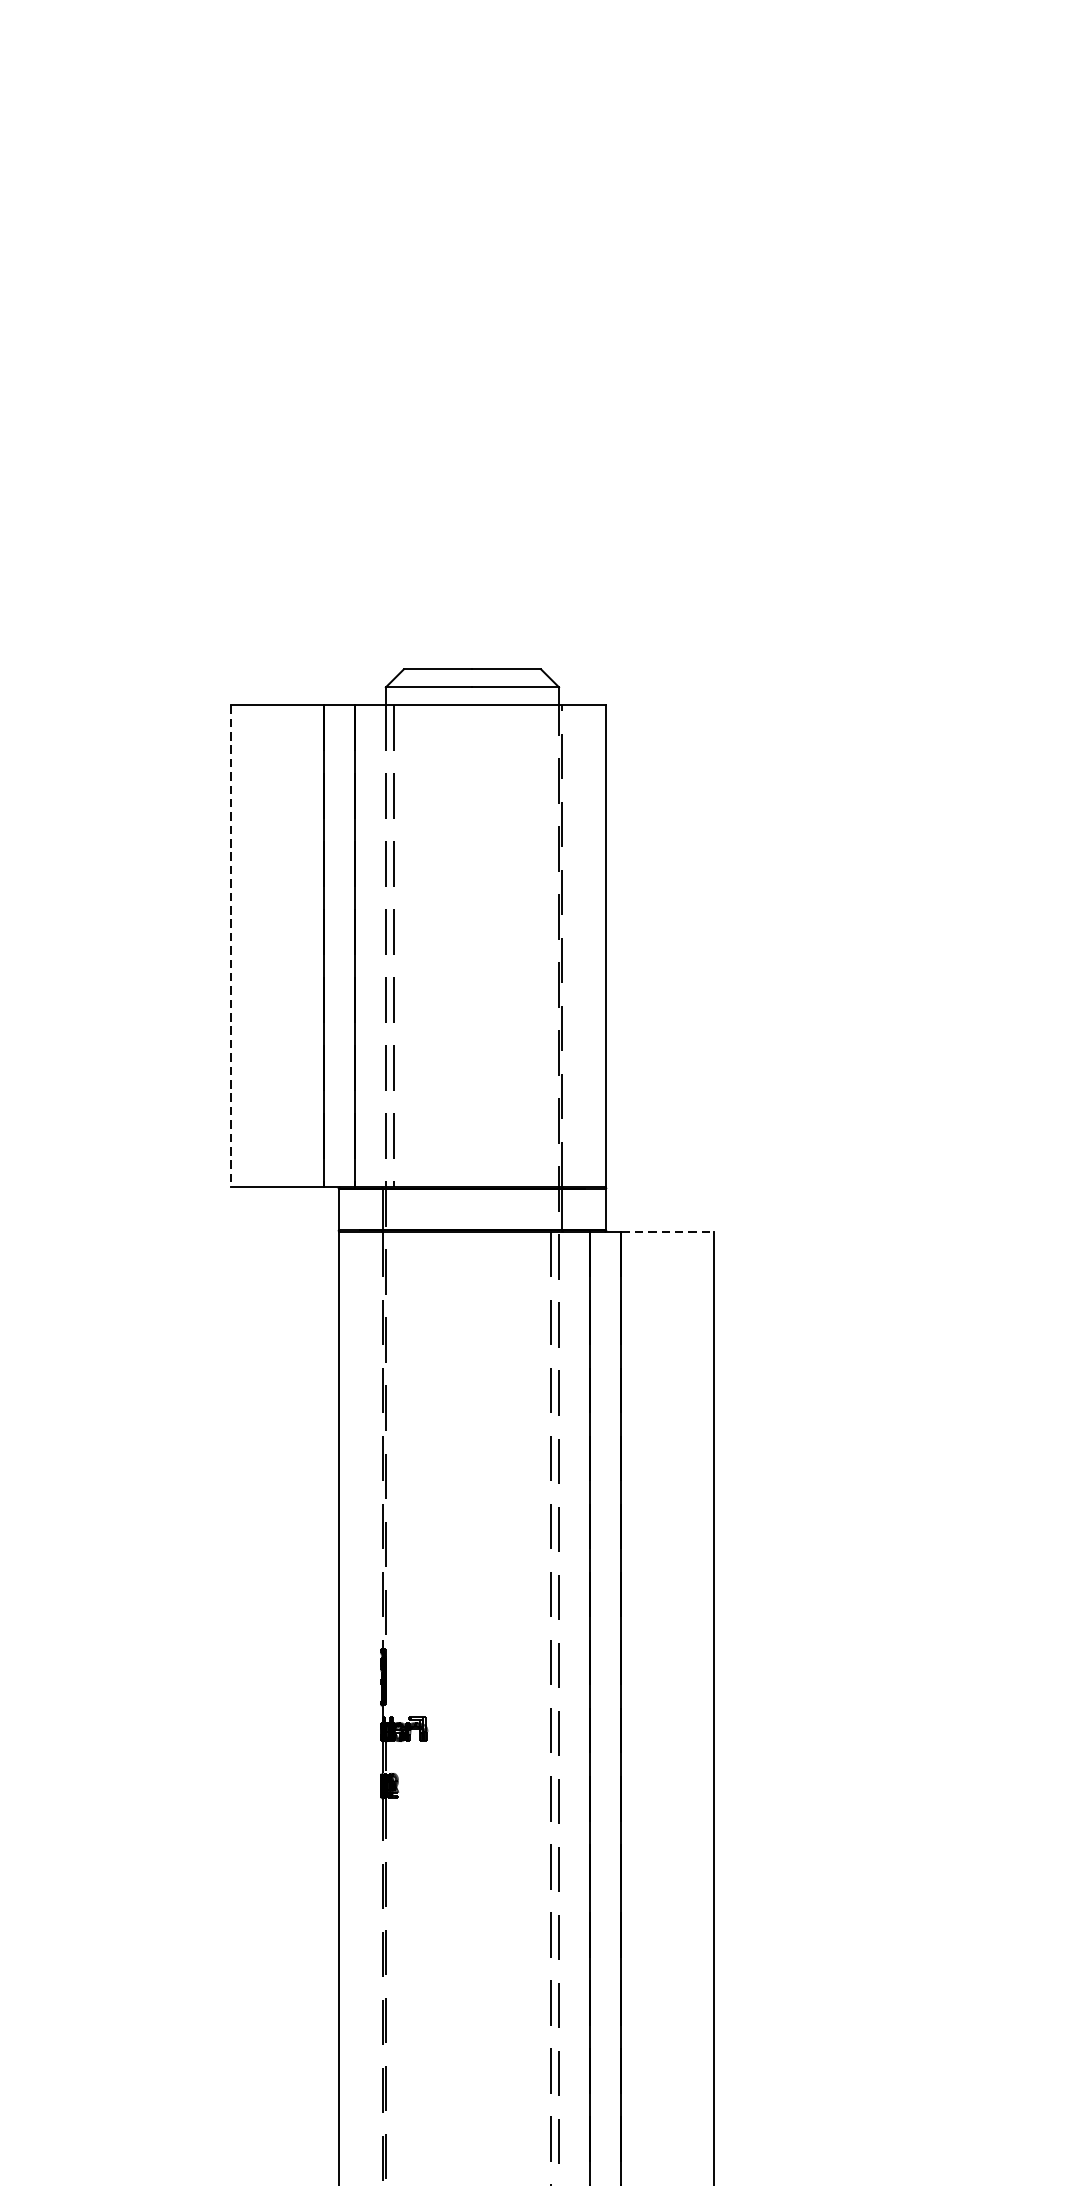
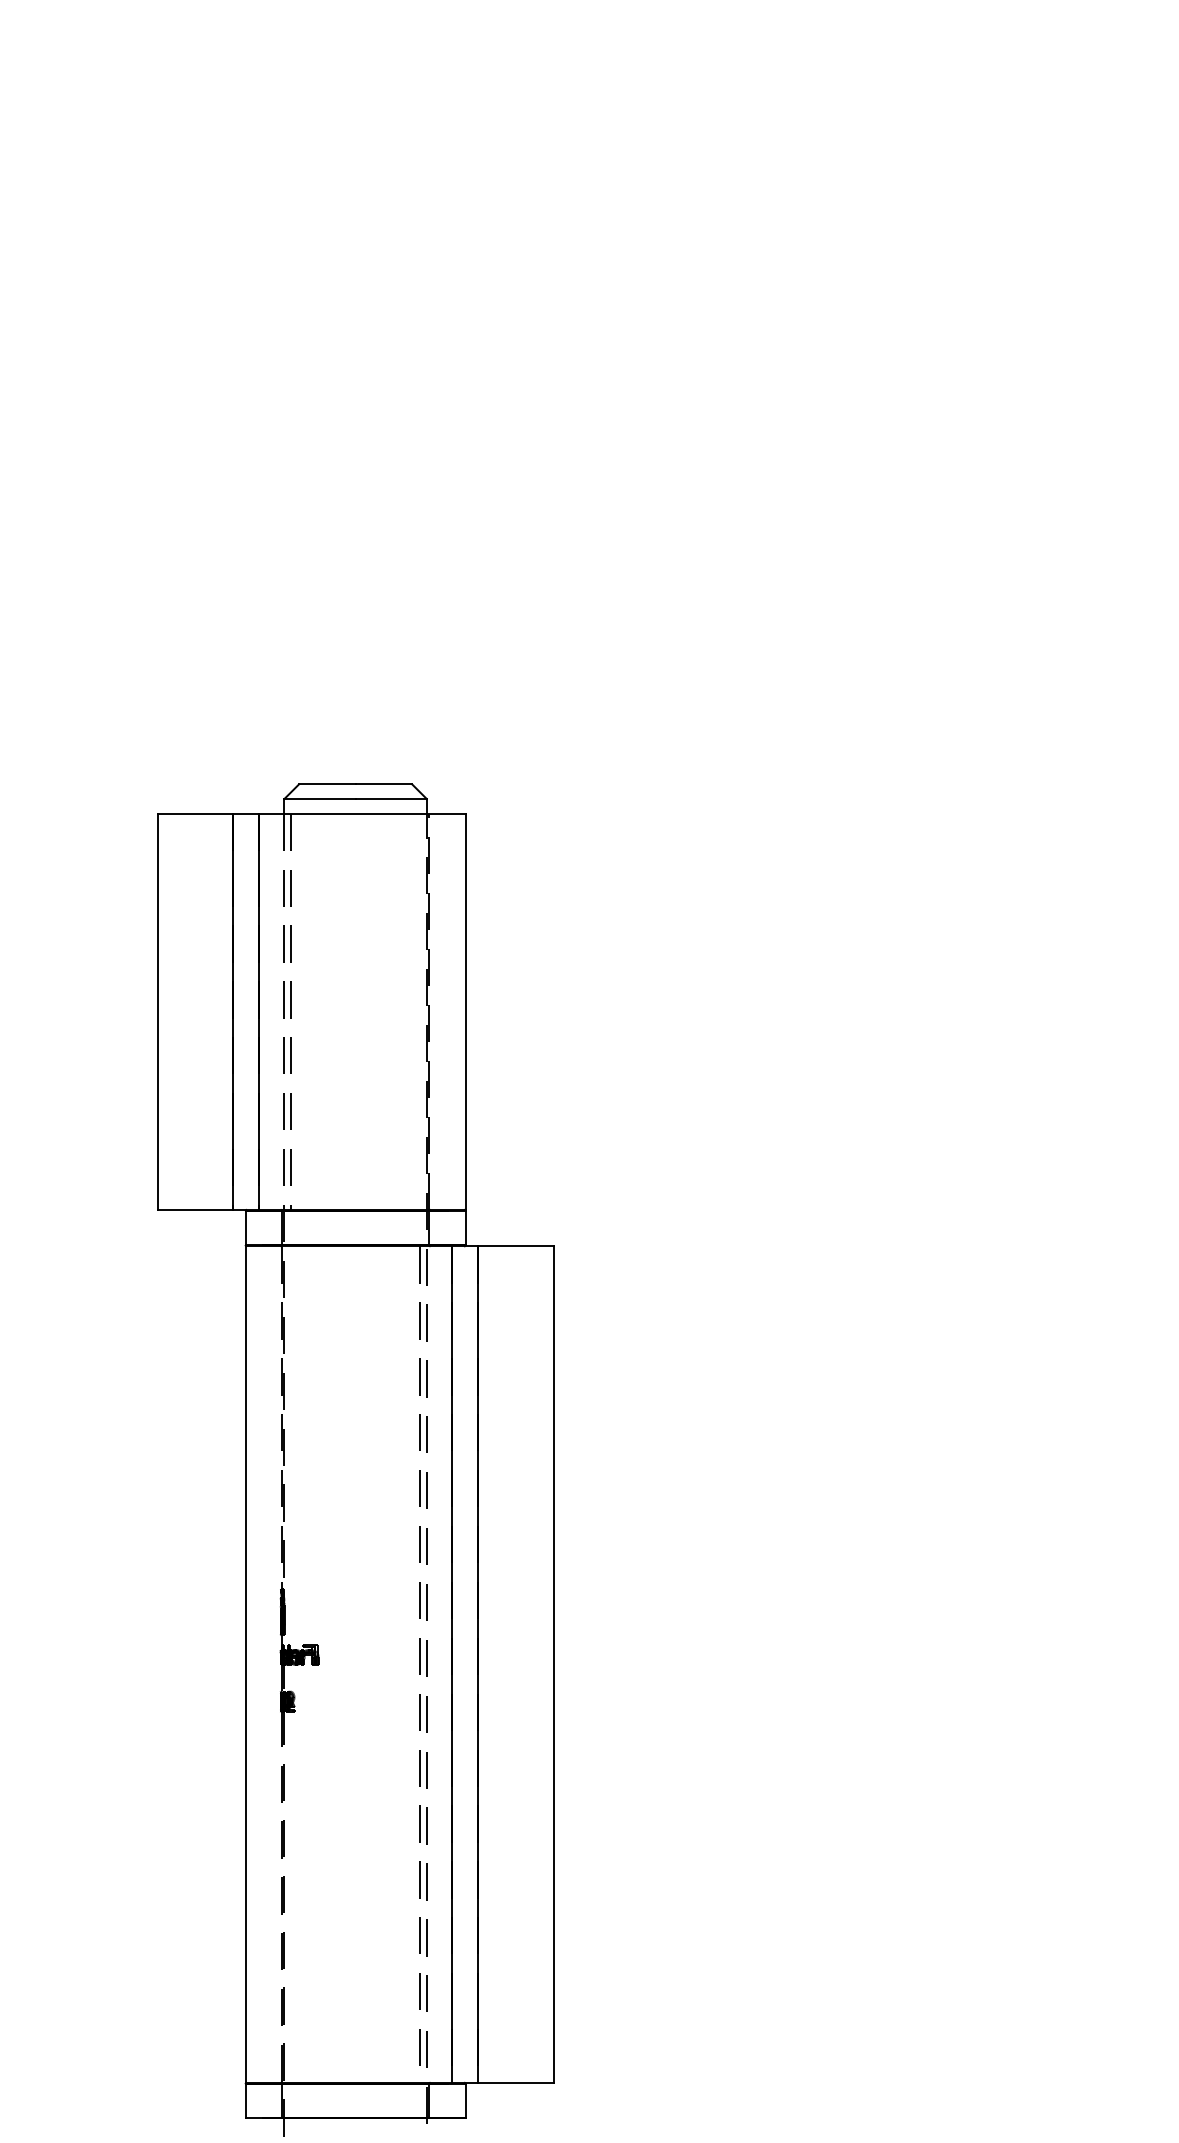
line: (231, 947) -> (157, 1012), dashed -> solid
line: (667, 1231) -> (515, 1246), dashed -> solid

